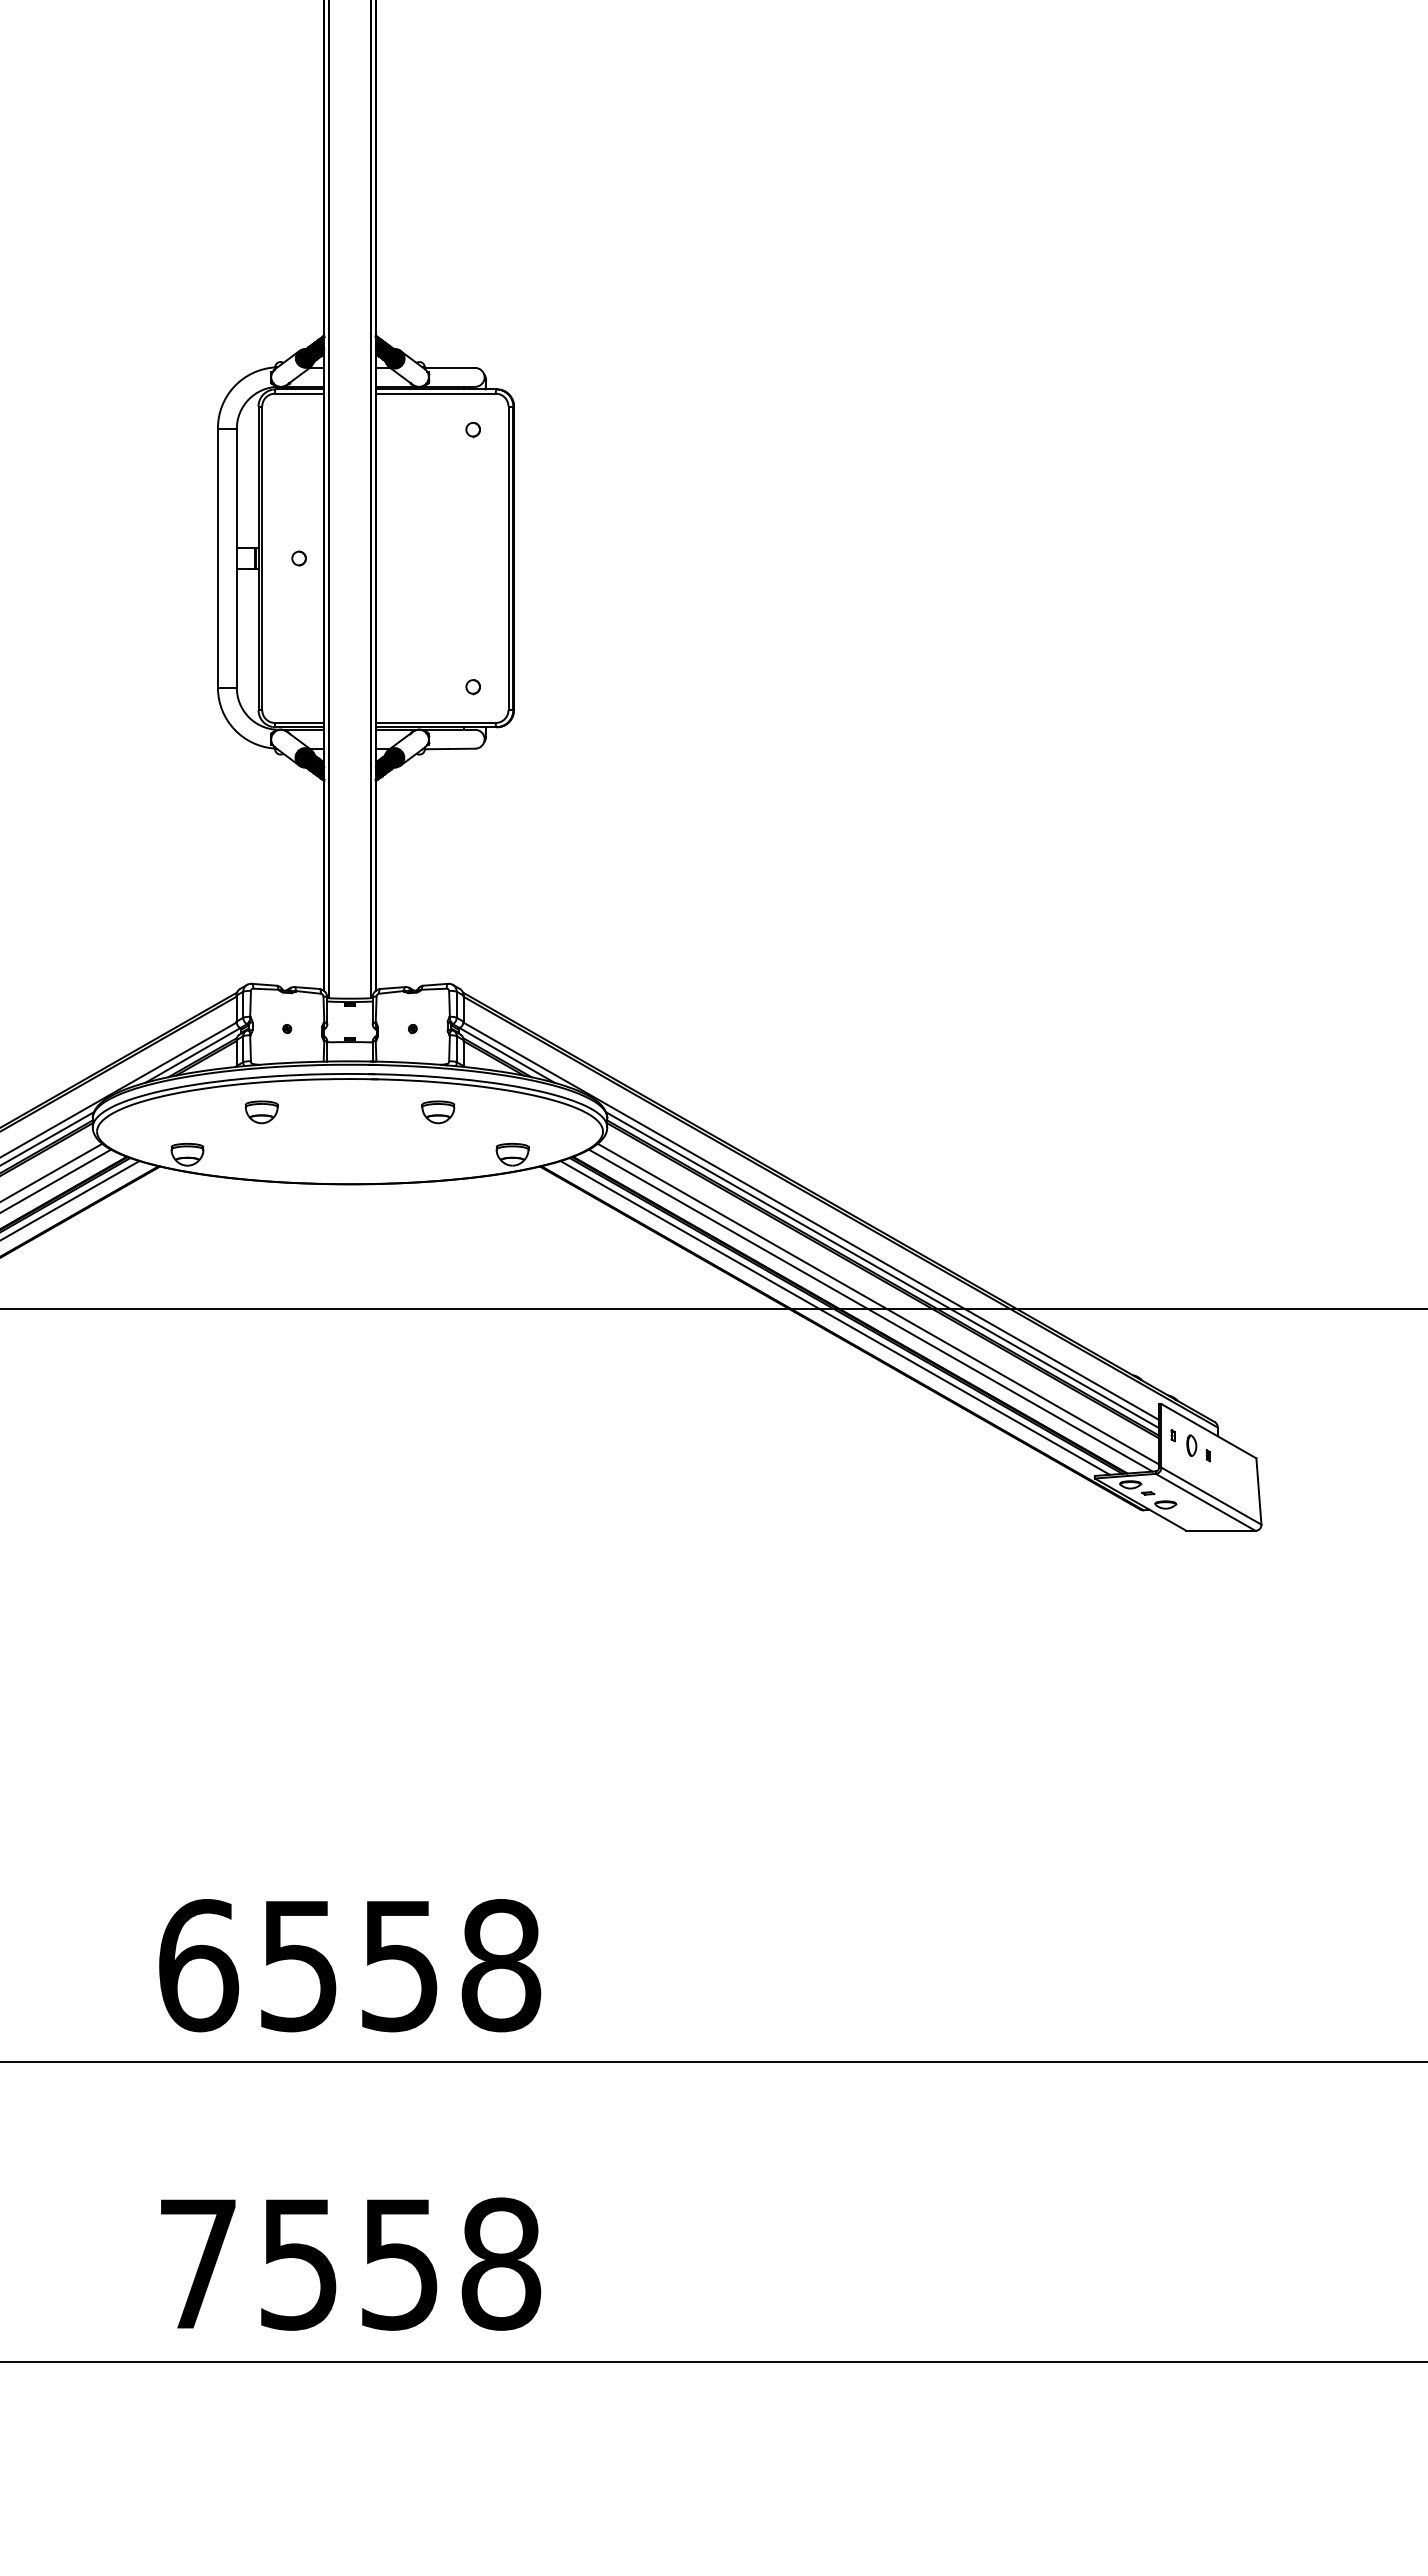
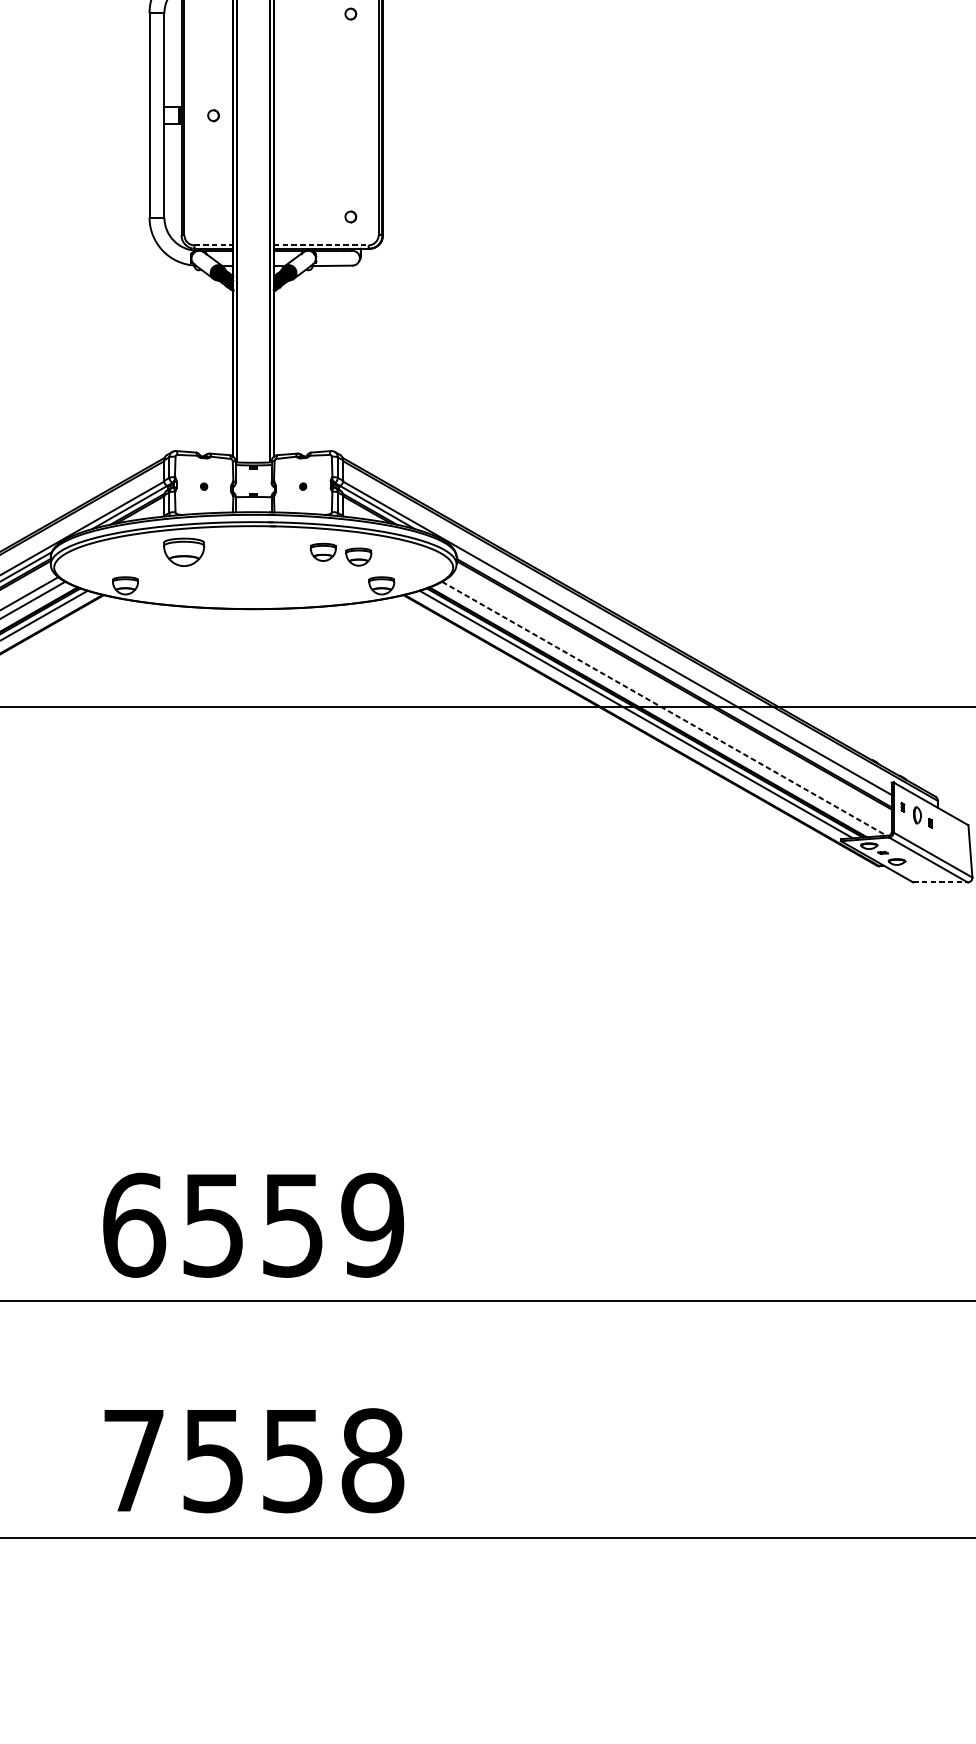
line: (299, 722) -> (213, 244), solid -> dashed
line: (435, 722) -> (321, 244), solid -> dashed
part: (261, 1112) -> (183, 552), size x1.6
part: (483, 1118) -> (358, 557), added
line: (882, 1270) -> (673, 677), removed
line: (878, 1303) -> (670, 703), removed
line: (870, 1310) -> (664, 708), solid -> dashed
line: (1220, 1530) -> (940, 882), solid -> dashed
text: (501, 1965) -> (373, 1225), 6558 -> 6559

